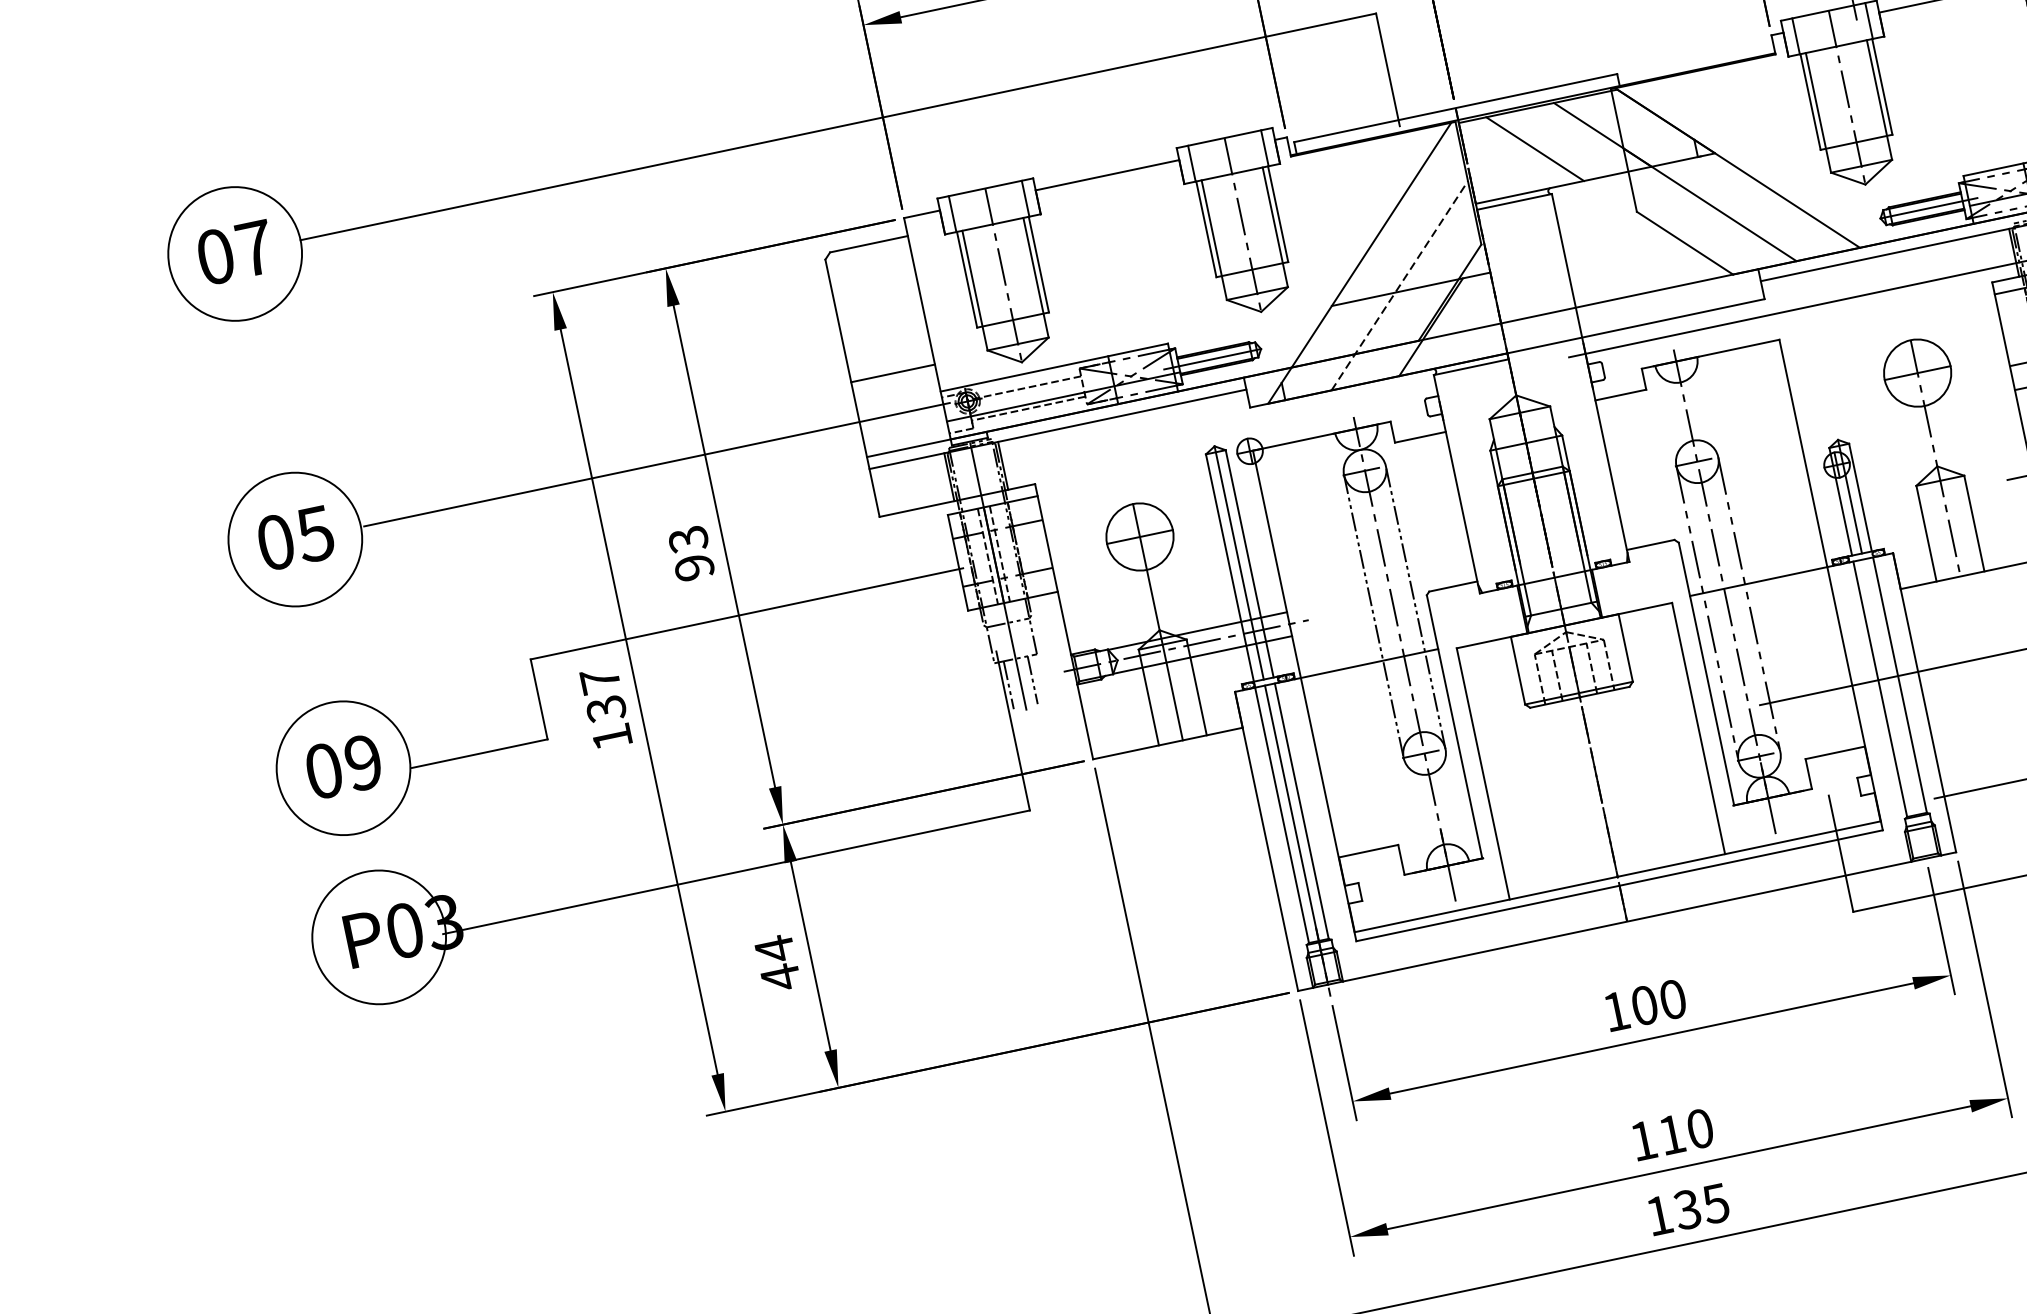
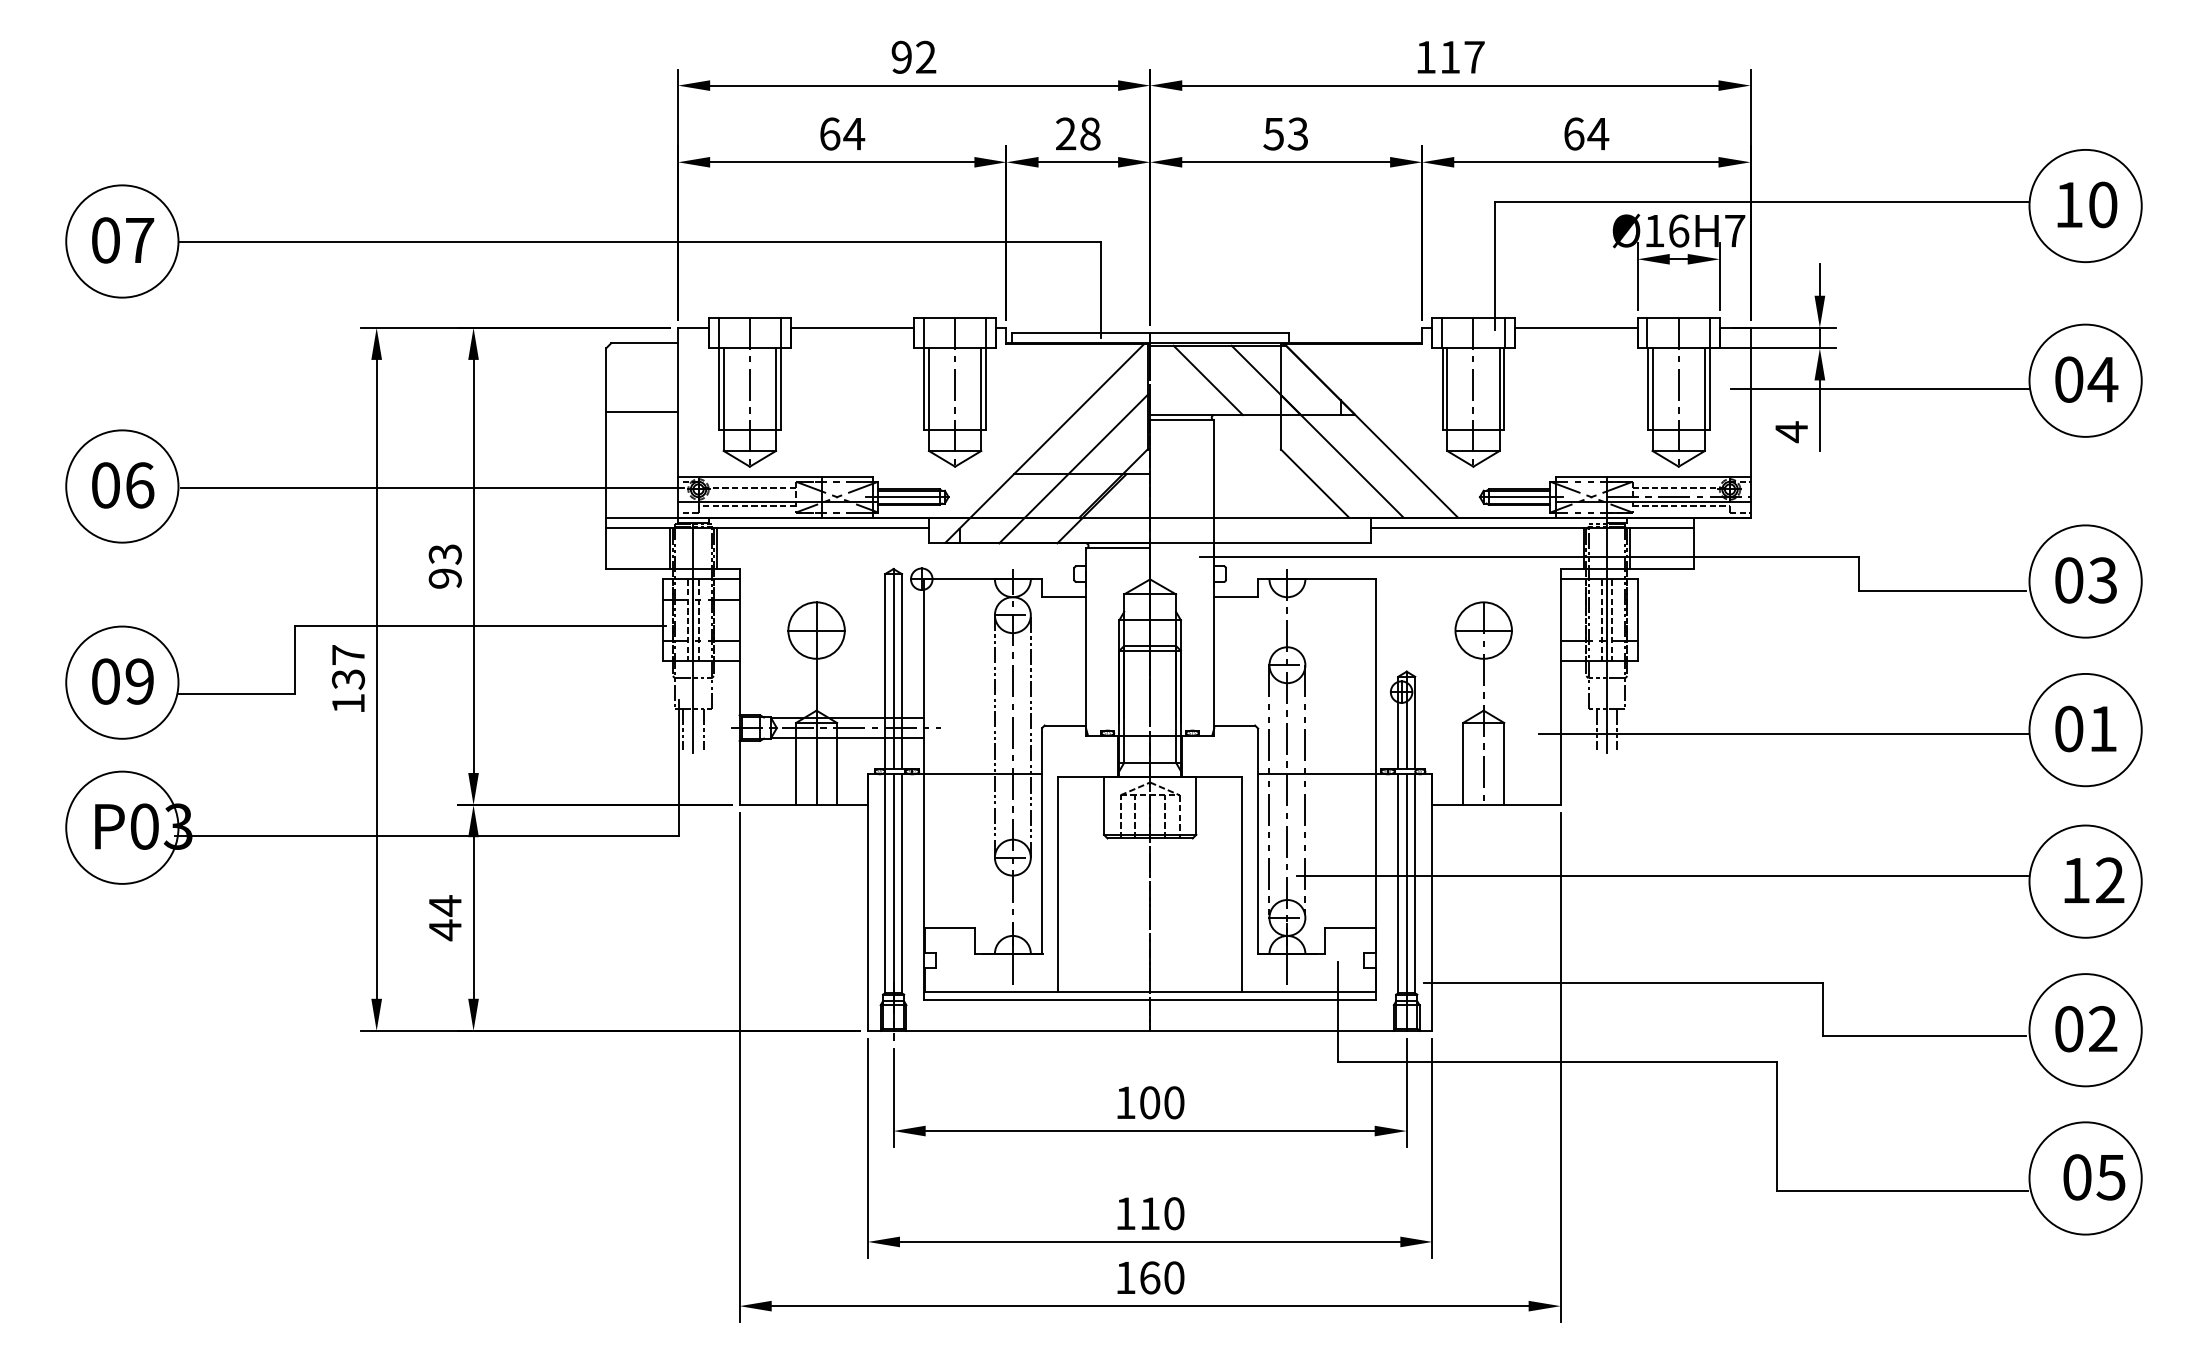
line: (1399, 286) -> (1073, 469), dashed -> solid
line: (893, 373) -> (642, 412), moved
text: (315, 534) -> (139, 485), 05 -> 06
line: (1894, 709) -> (1406, 902), added
text: (1700, 1206) -> (1161, 1277), 135 -> 160

